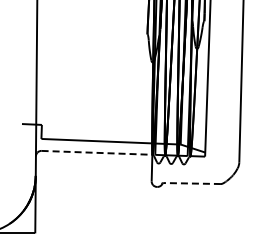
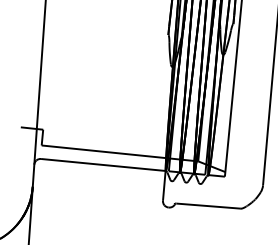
line: (97, 152) -> (103, 164), dashed -> solid
line: (192, 183) -> (208, 206), dashed -> solid

